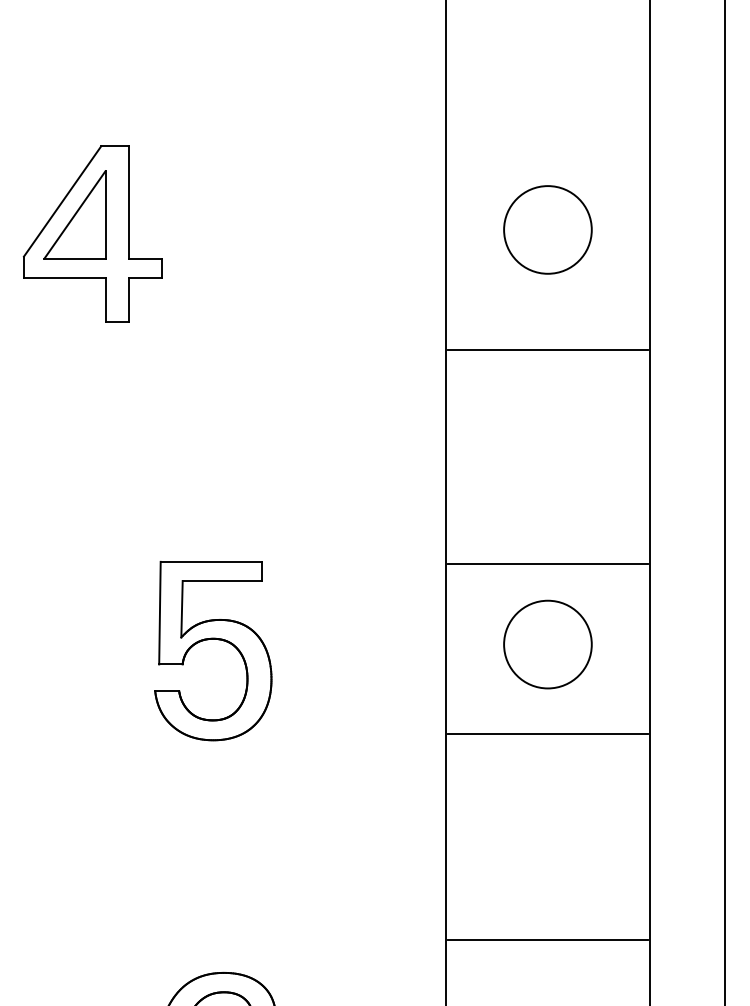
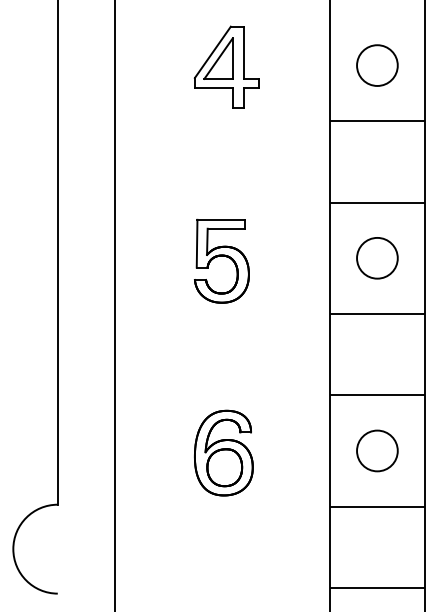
part: (91, 231) -> (226, 66), moved
line: (545, 563) -> (376, 202), moved
line: (545, 733) -> (376, 313), moved

